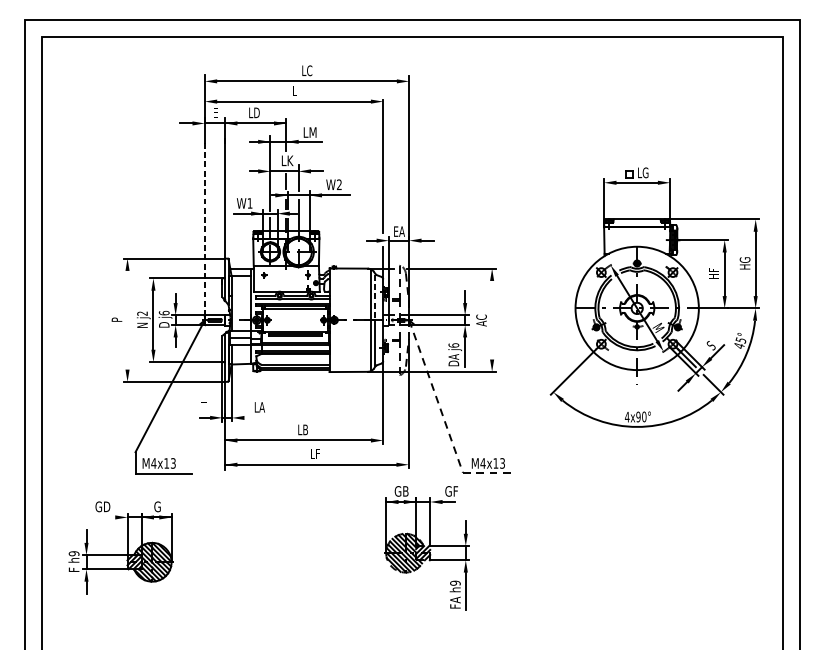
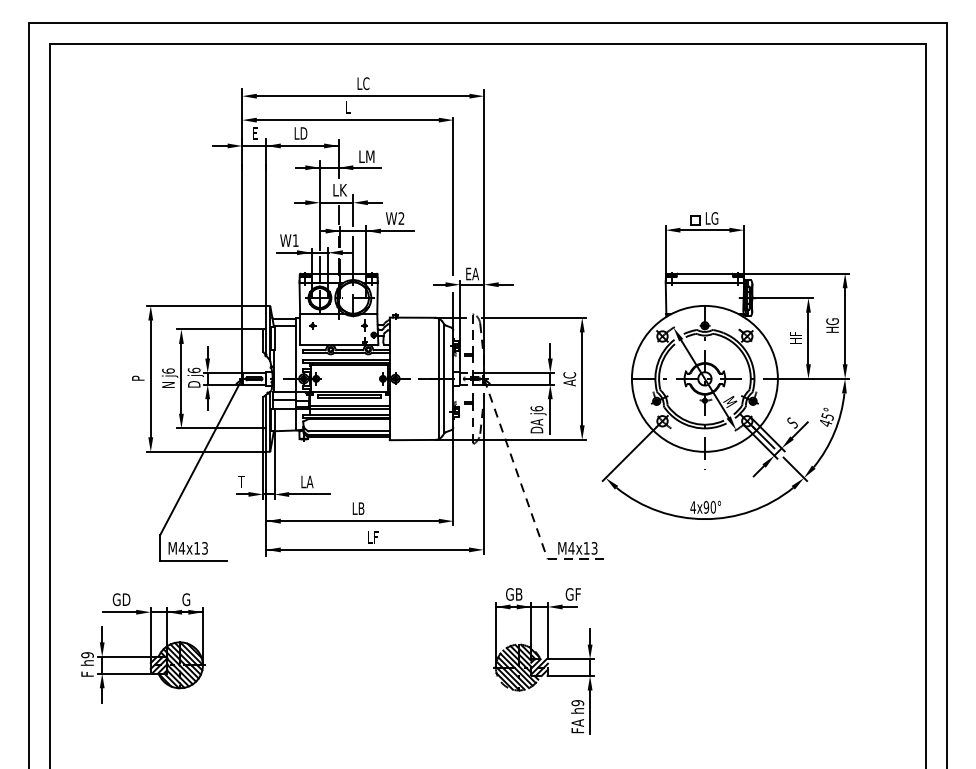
line: (205, 227) -> (242, 269), dashed -> solid
line: (374, 297) -> (443, 352), dashed -> solid
part: (654, 297) -> (725, 365), moved
text: (142, 313) -> (168, 370), j2 -> j6
line: (127, 319) -> (150, 378), added
line: (492, 319) -> (582, 378), added
line: (261, 417) -> (309, 494), added
line: (101, 517) -> (119, 612), added
part: (426, 548) -> (543, 661), moved

